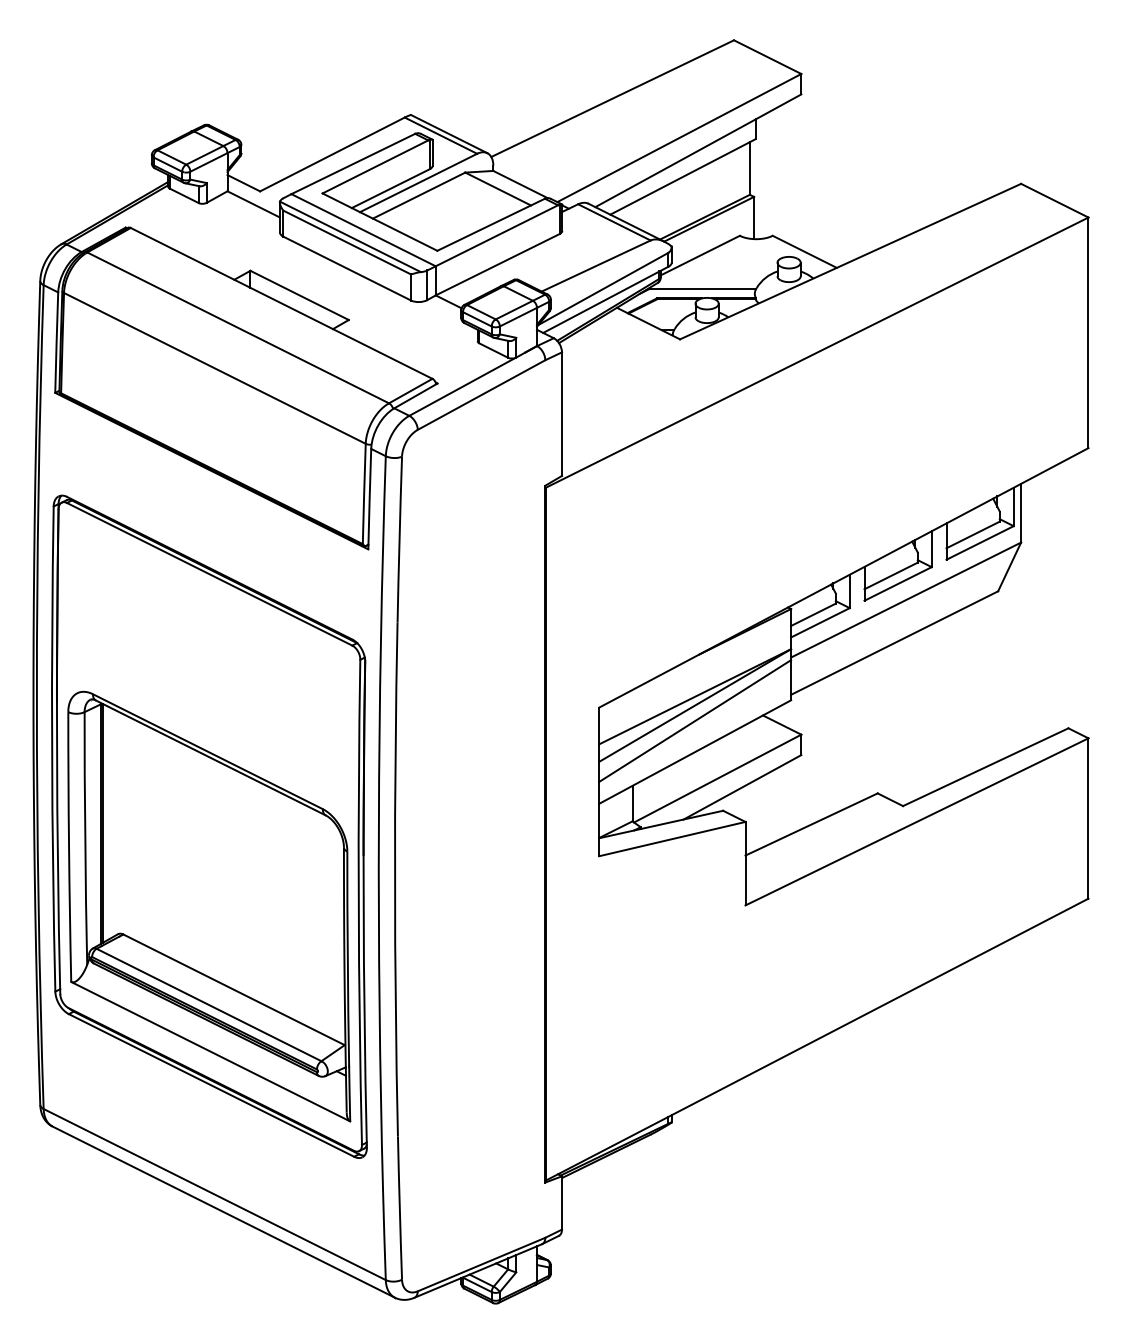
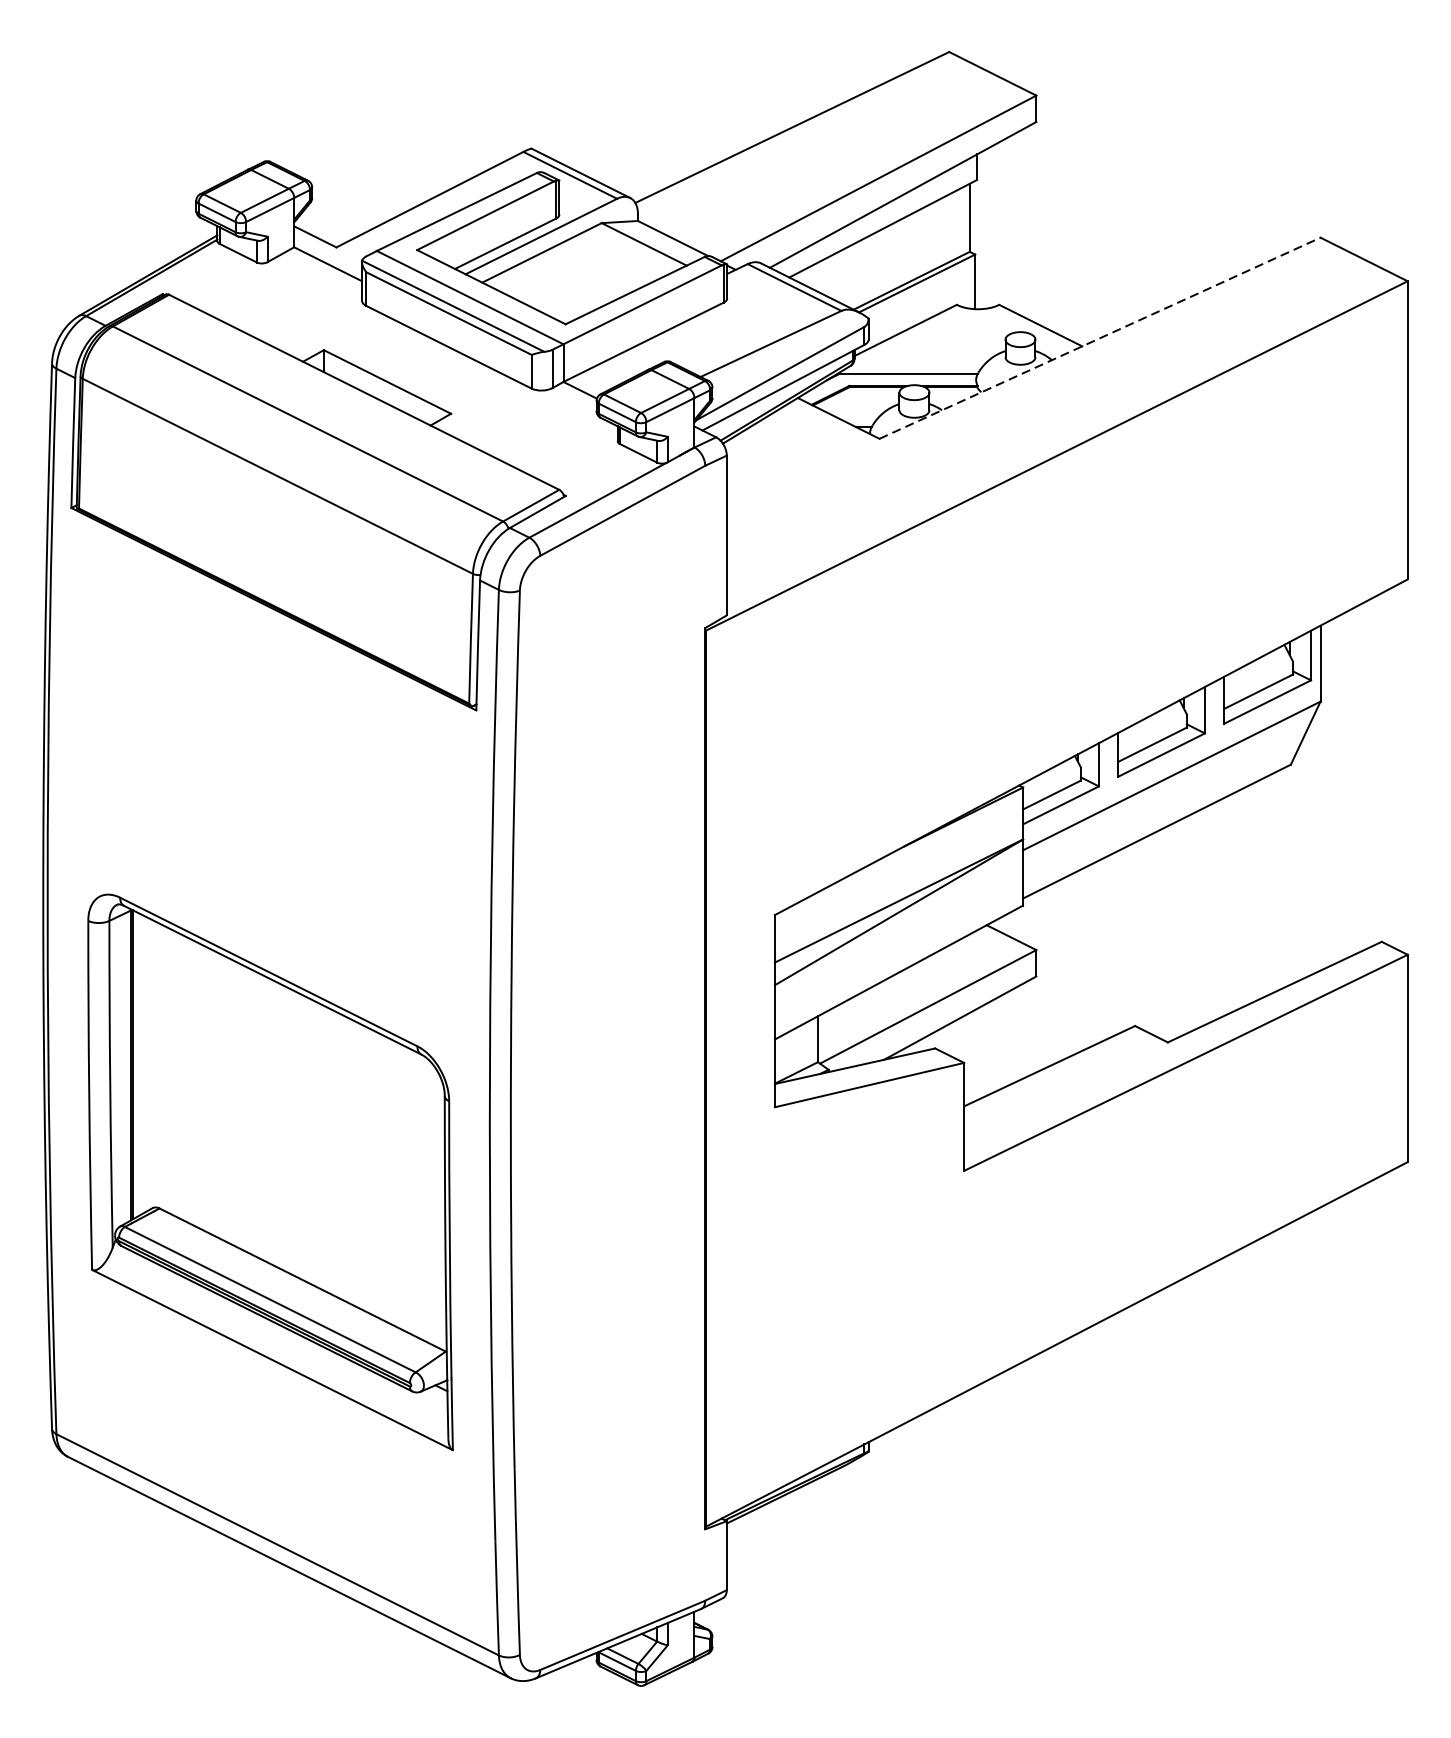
line: (851, 261) -> (1101, 338), solid -> dashed
line: (695, 720) -> (899, 931), removed
part: (209, 826) -> (270, 1068), removed

